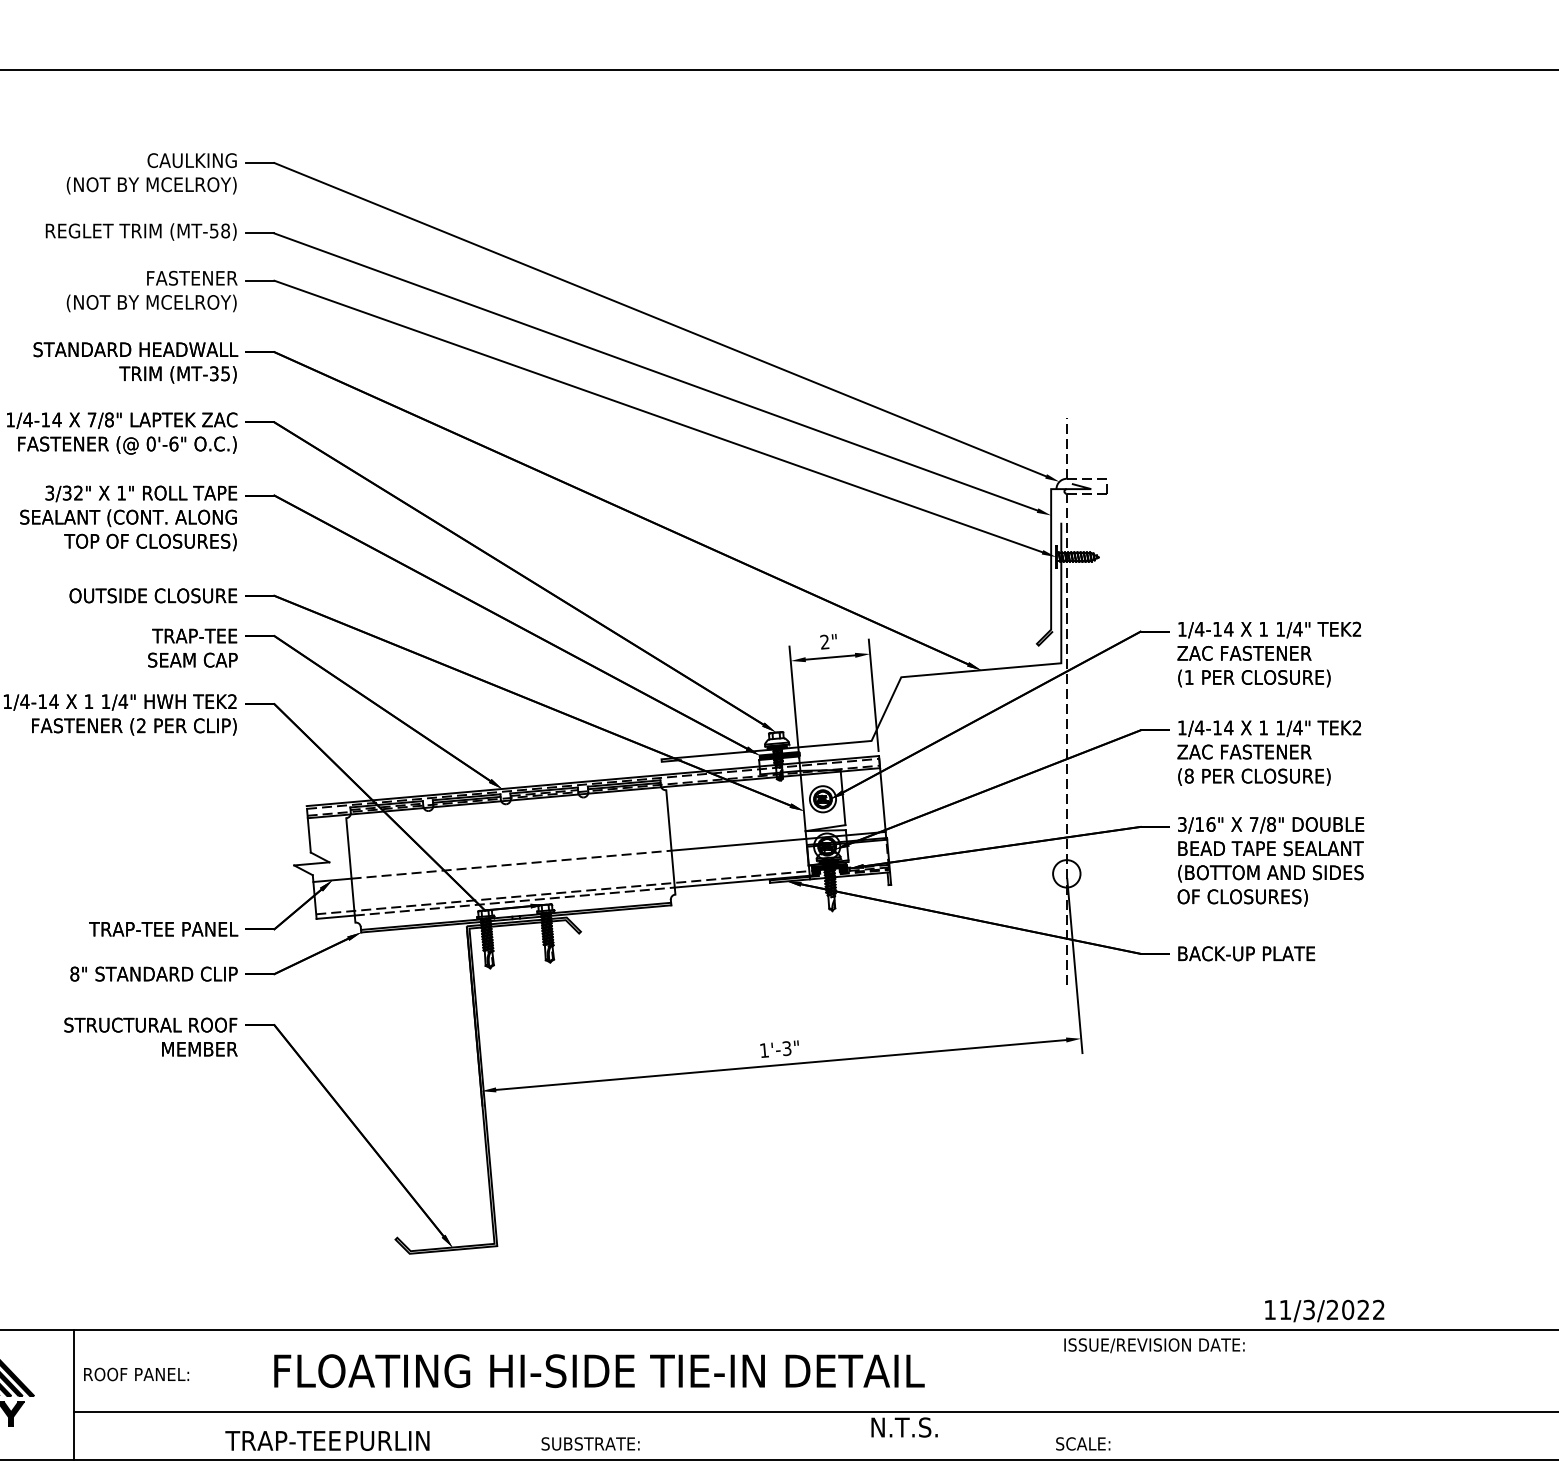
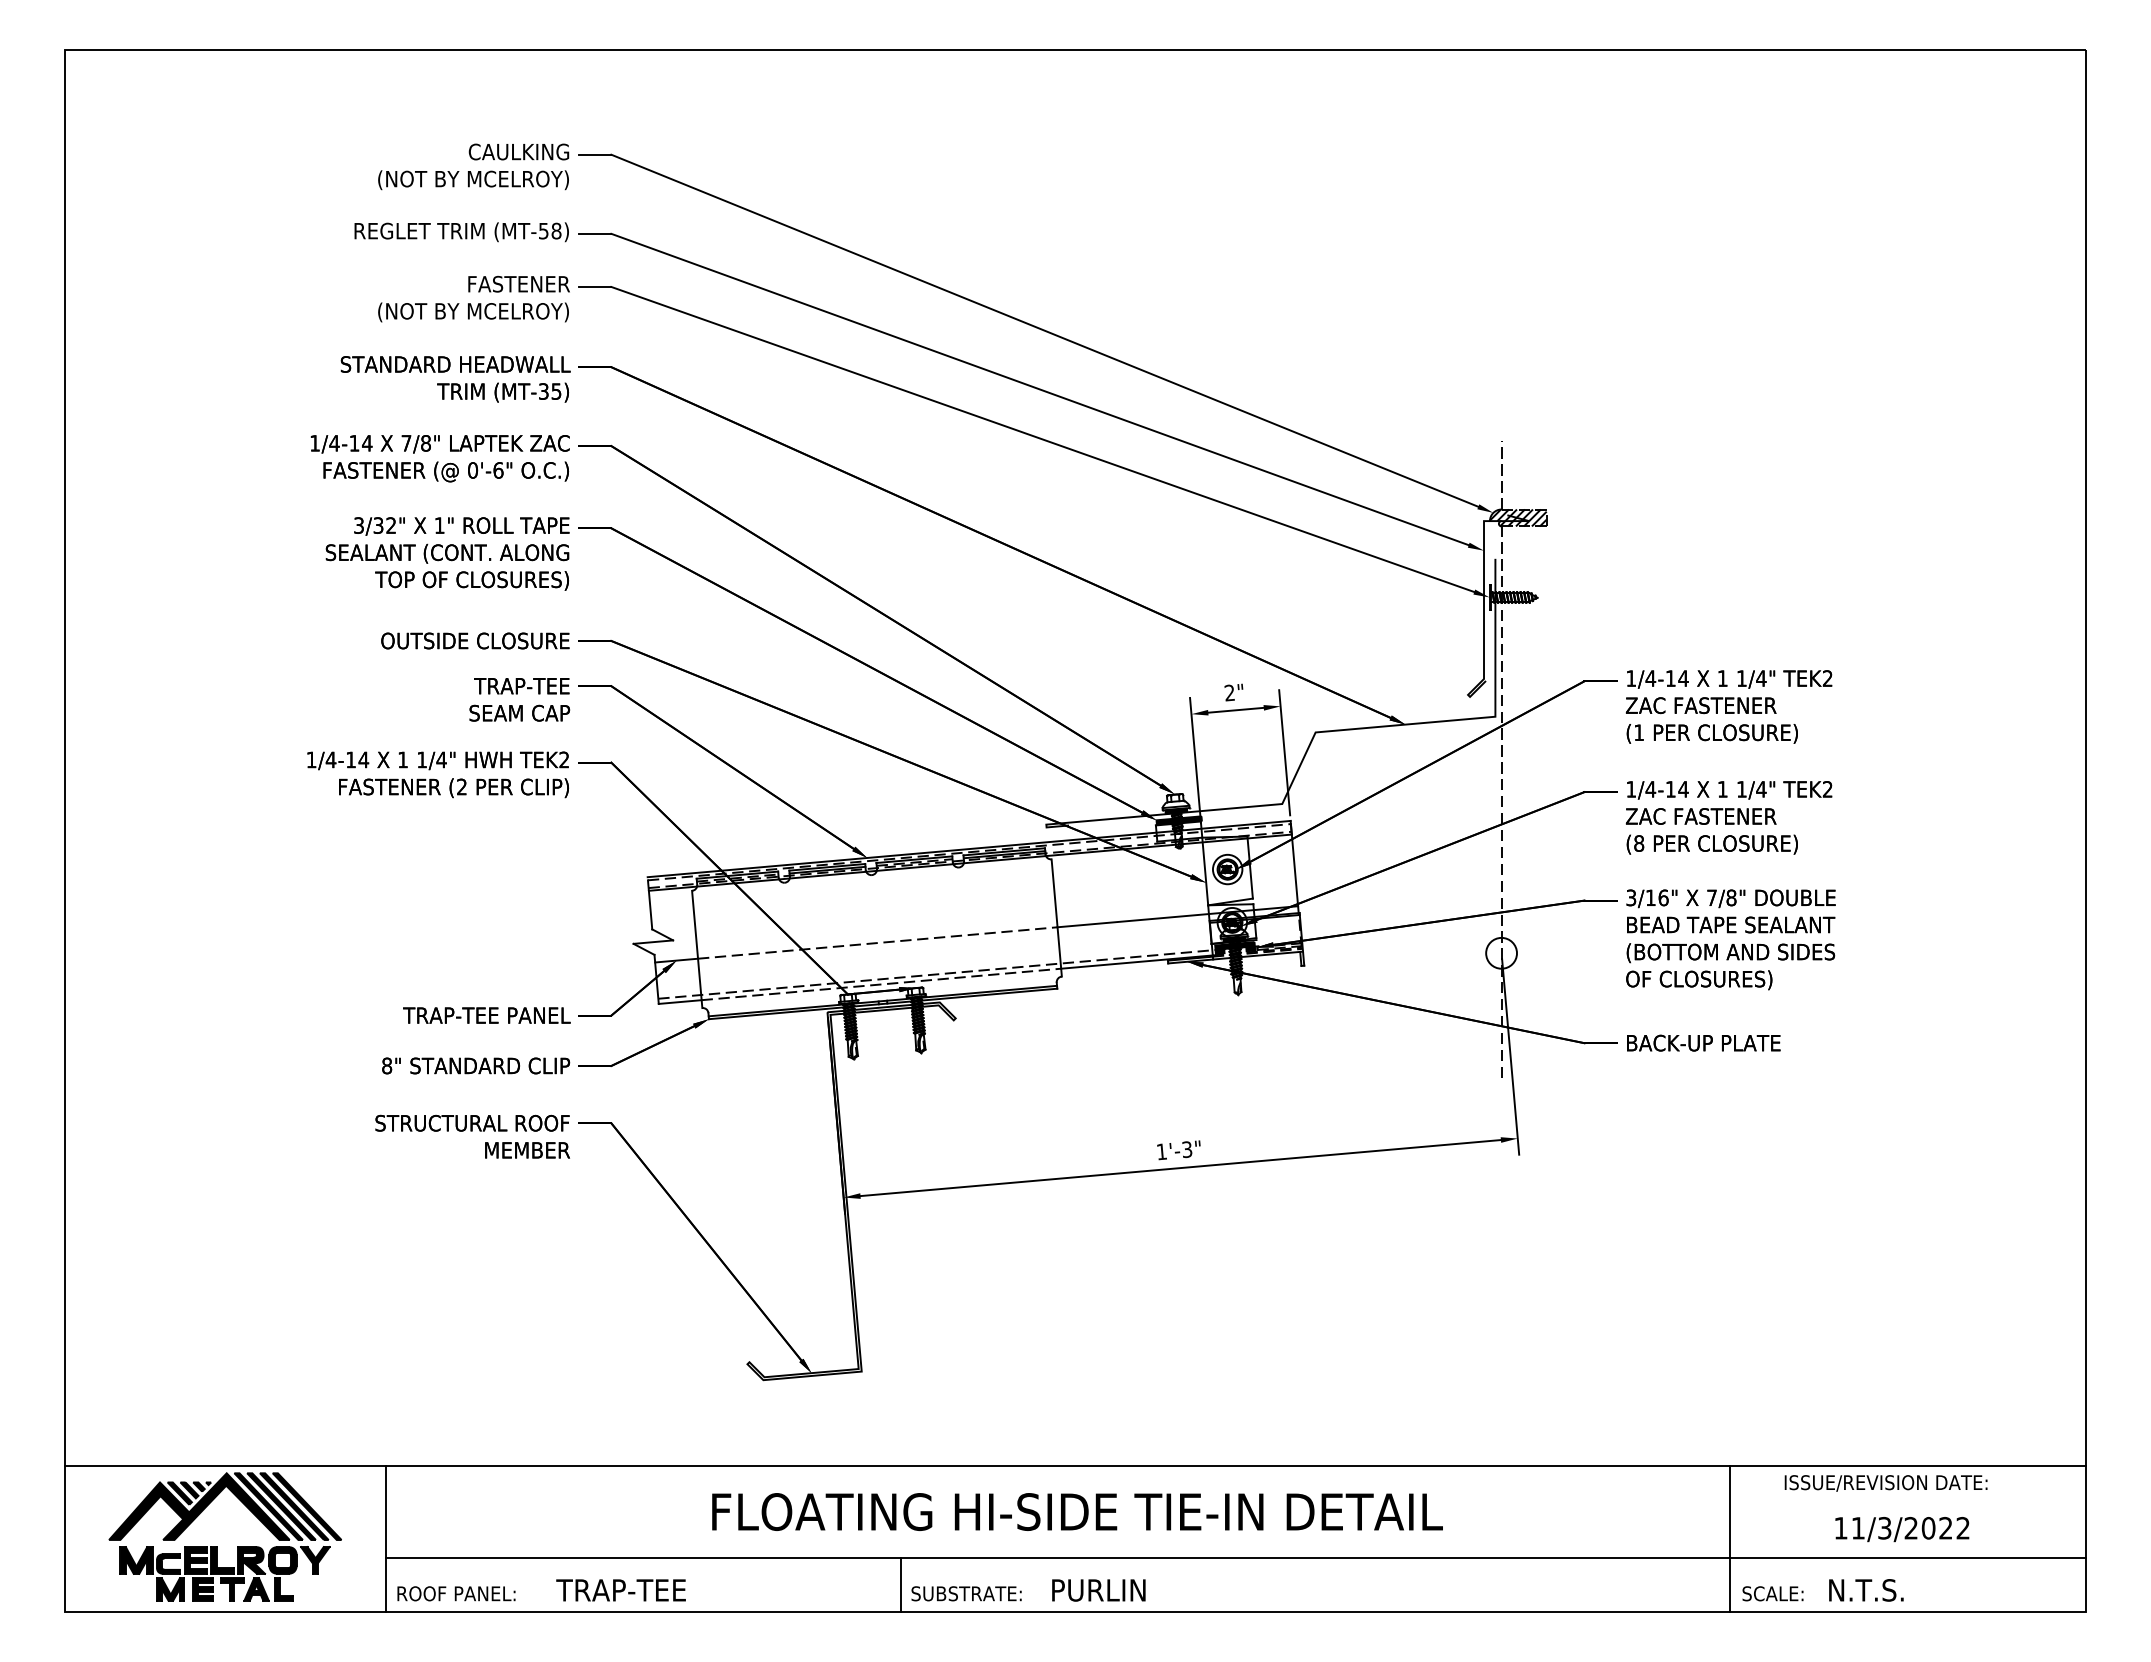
hatch: (1081, 485) -> (1518, 517), added
text: (1324, 1311) -> (1902, 1529), moved
text: (1153, 1345) -> (1885, 1483), moved
text: (599, 1370) -> (1077, 1511), moved
text: (136, 1374) -> (456, 1593), moved
line: (1269, 1394) -> (1729, 1538), added
text: (904, 1427) -> (1866, 1590), moved
line: (531, 1436) -> (900, 1585), added
text: (387, 1441) -> (1098, 1590), moved
text: (1082, 1443) -> (1772, 1593), moved

